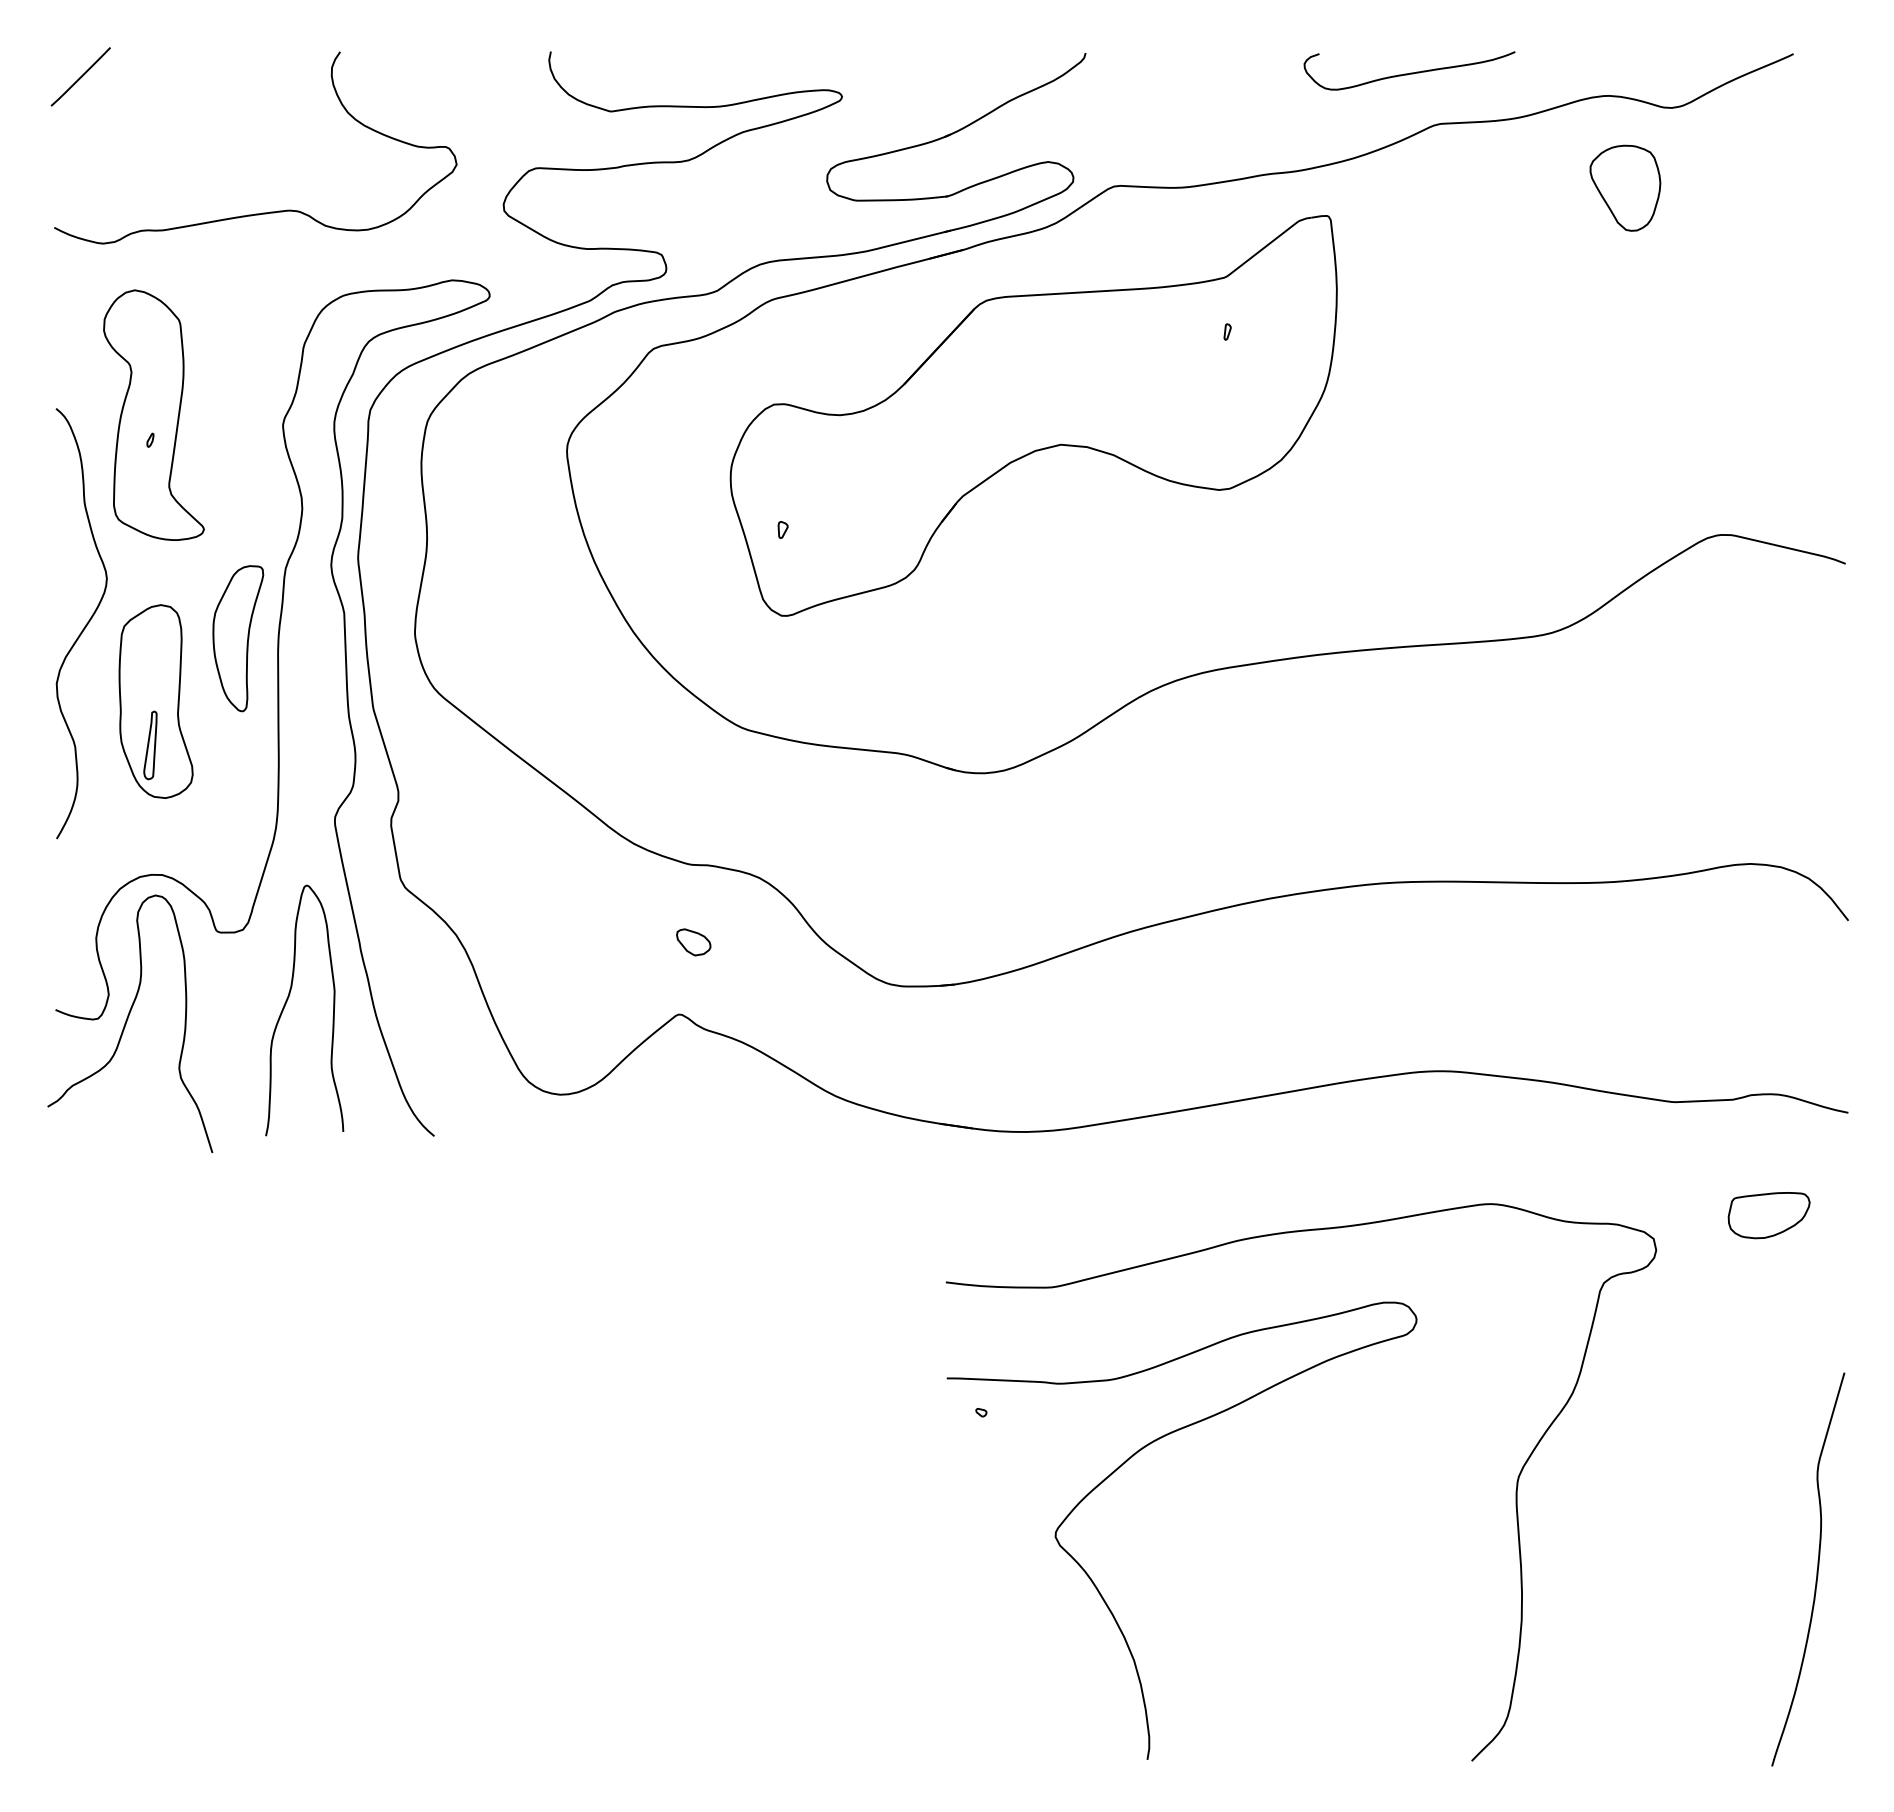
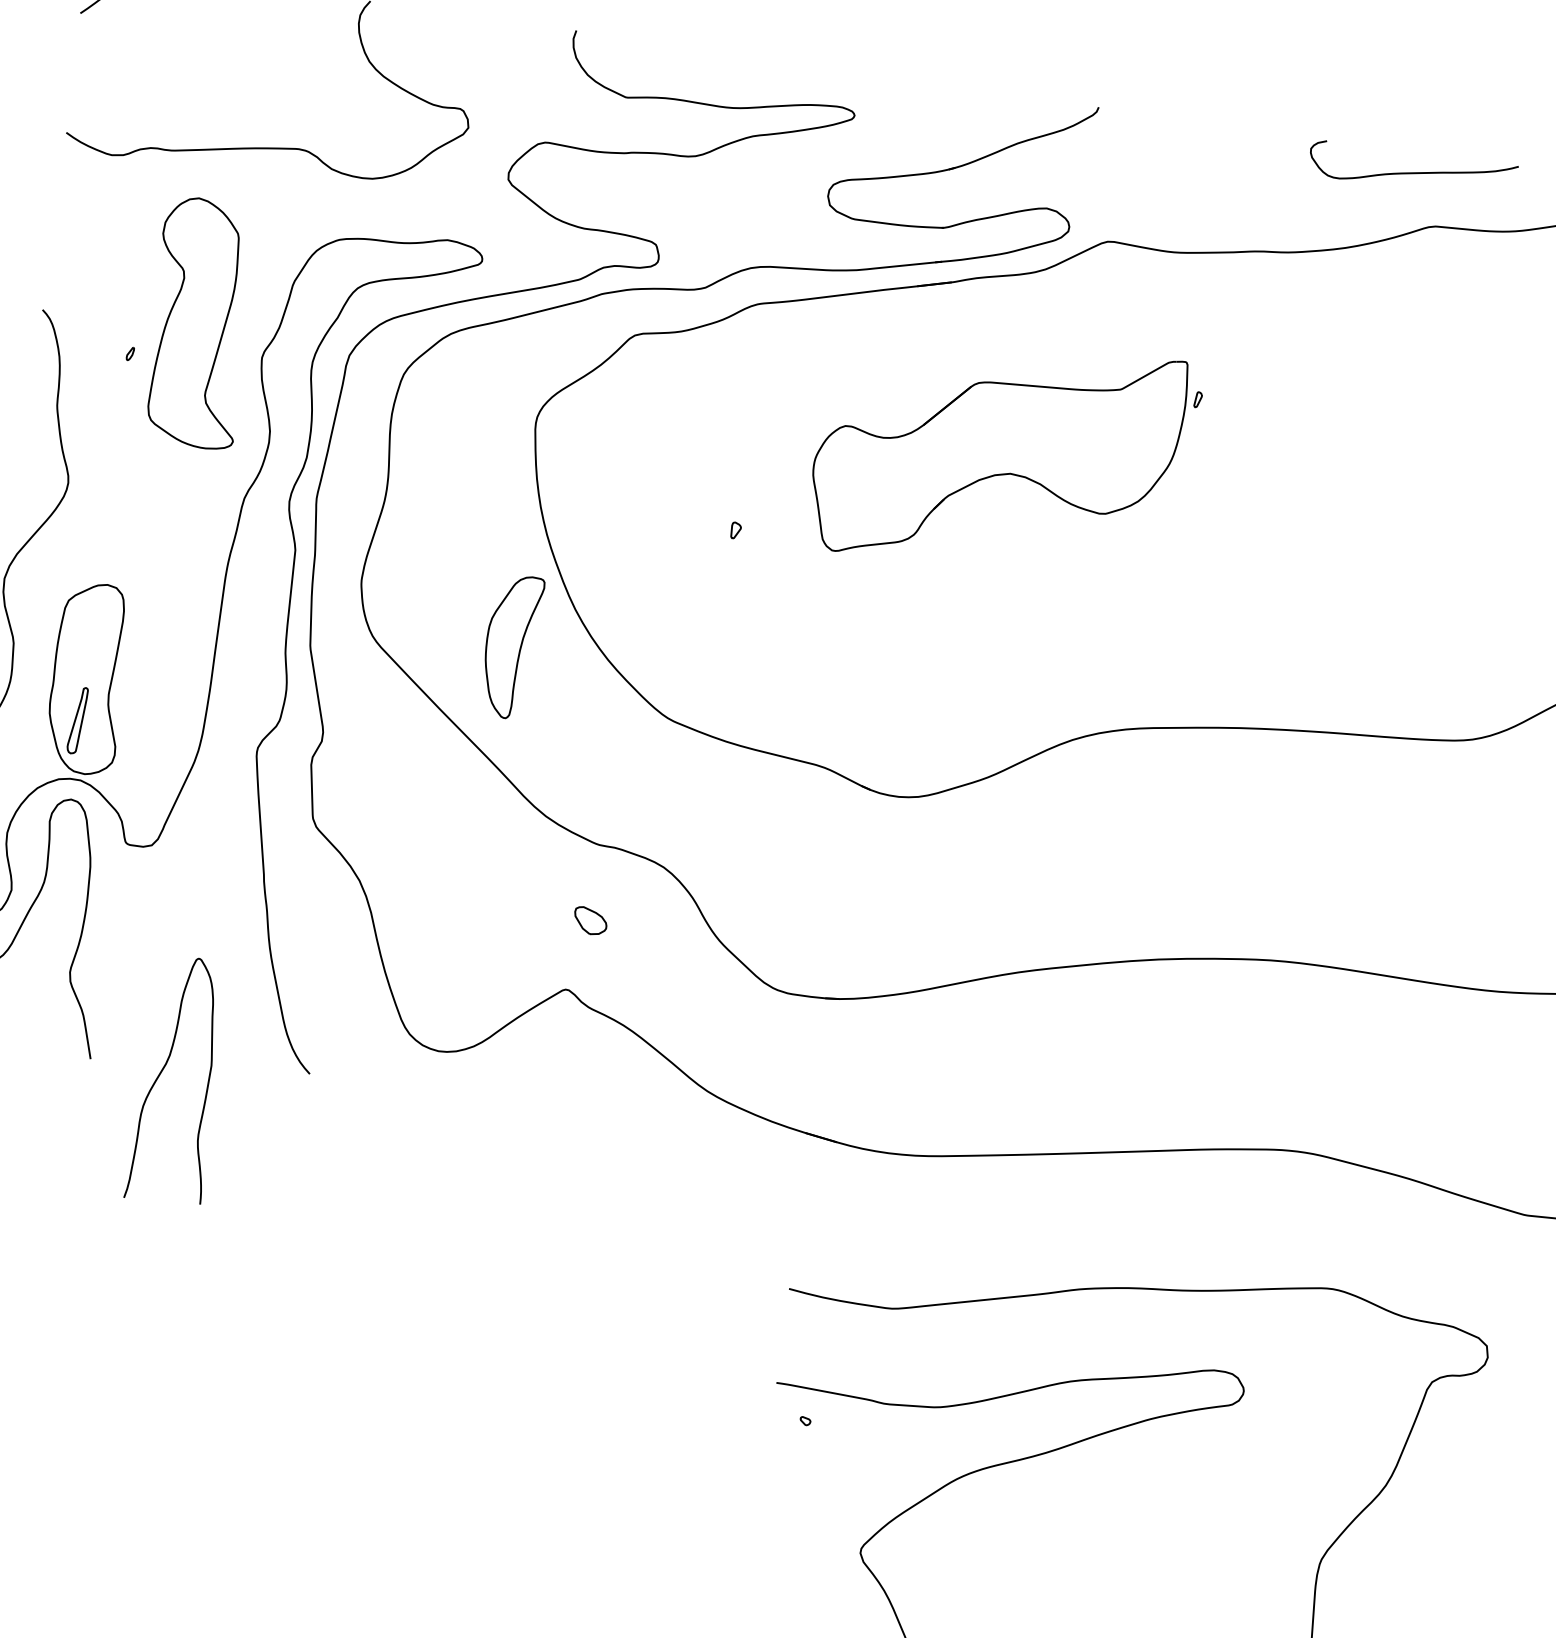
part: (153, 414) -> (199, 322), moved
part: (1033, 415) -> (996, 454), size x0.6
part: (238, 638) -> (511, 646), moved
part: (155, 701) -> (88, 678), moved
curve: (286, 1004) -> (162, 1072), moved

